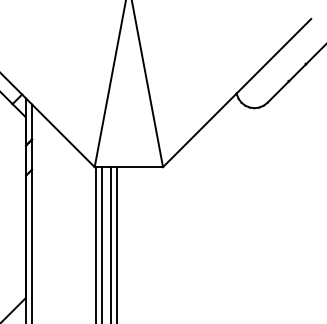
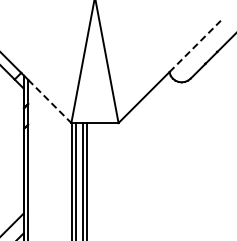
line: (274, 56) -> (195, 46), solid -> dashed
line: (63, 135) -> (49, 101), solid -> dashed

